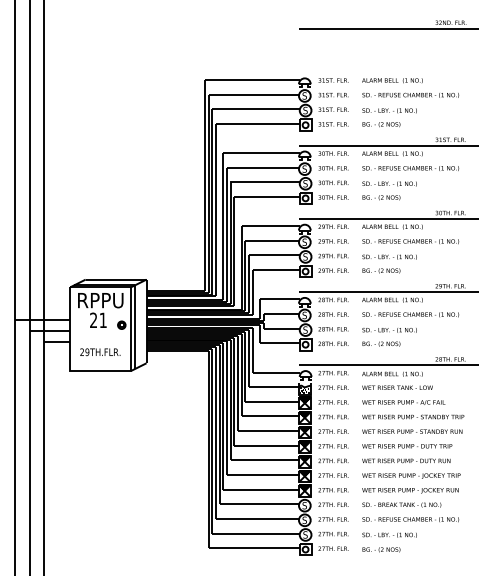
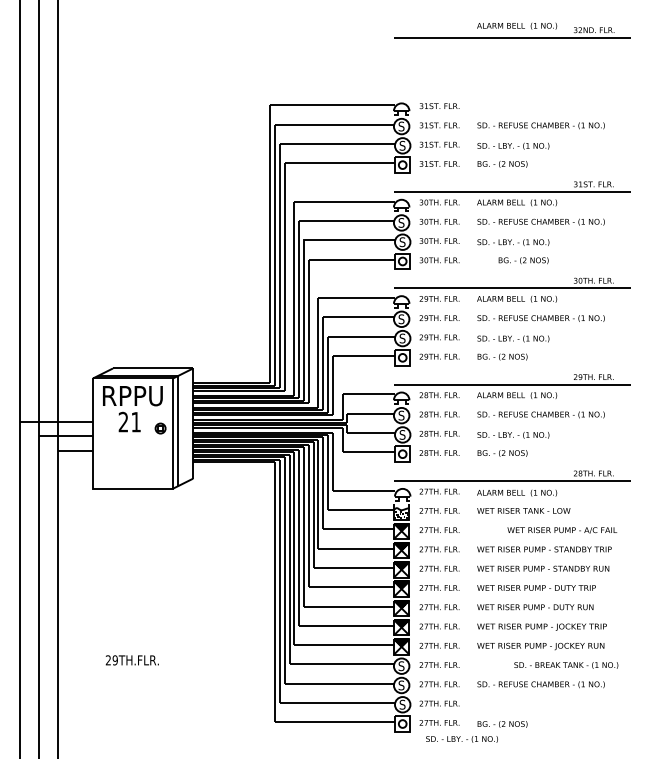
text: (392, 80) -> (517, 25), moved
text: (381, 197) -> (523, 260), moved
text: (100, 352) -> (132, 660), moved
text: (403, 402) -> (561, 530), moved
text: (401, 504) -> (565, 664), moved
text: (389, 534) -> (461, 738), moved

